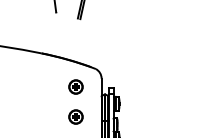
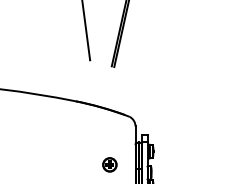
part: (75, 86) -> (109, 134), removed

